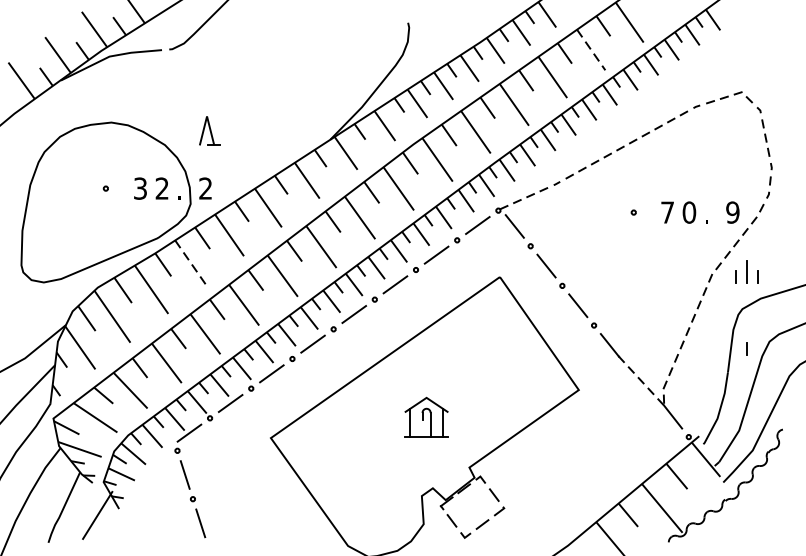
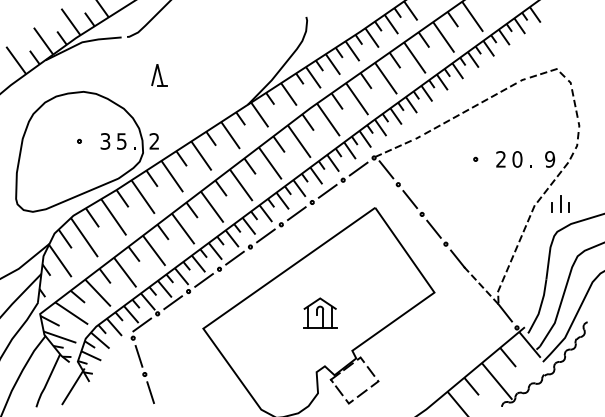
line: (590, 50) -> (443, 37), dashed -> solid
part: (209, 131) -> (159, 75), moved
text: (161, 188) -> (121, 141), 2 -> 5
text: (666, 212) -> (500, 159), 7 -> 2
line: (191, 263) -> (143, 197), dashed -> solid
line: (745, 348) -> (559, 261), removed

